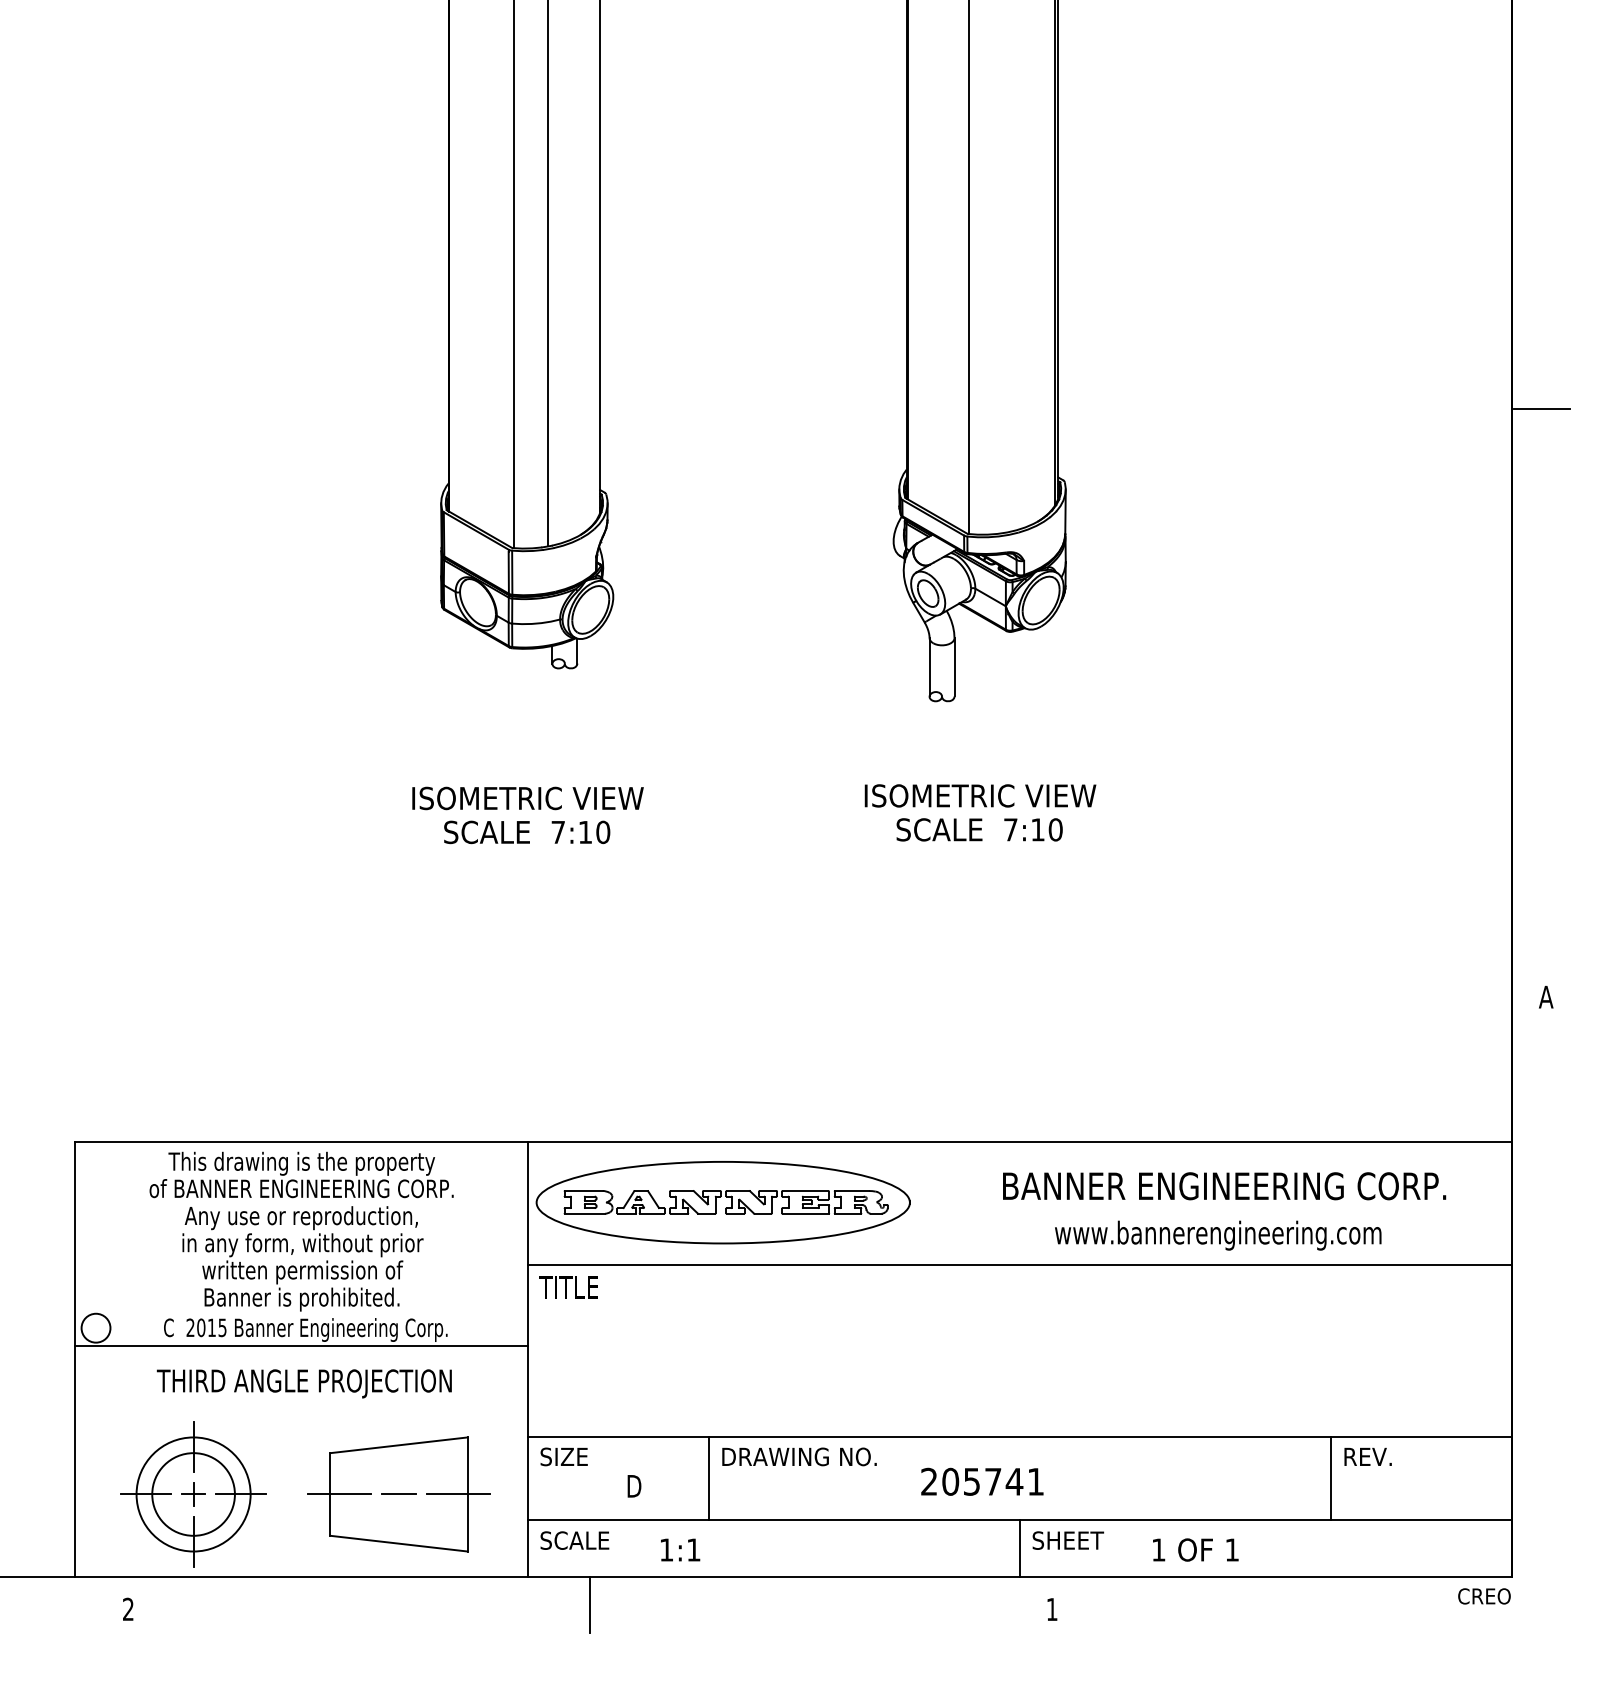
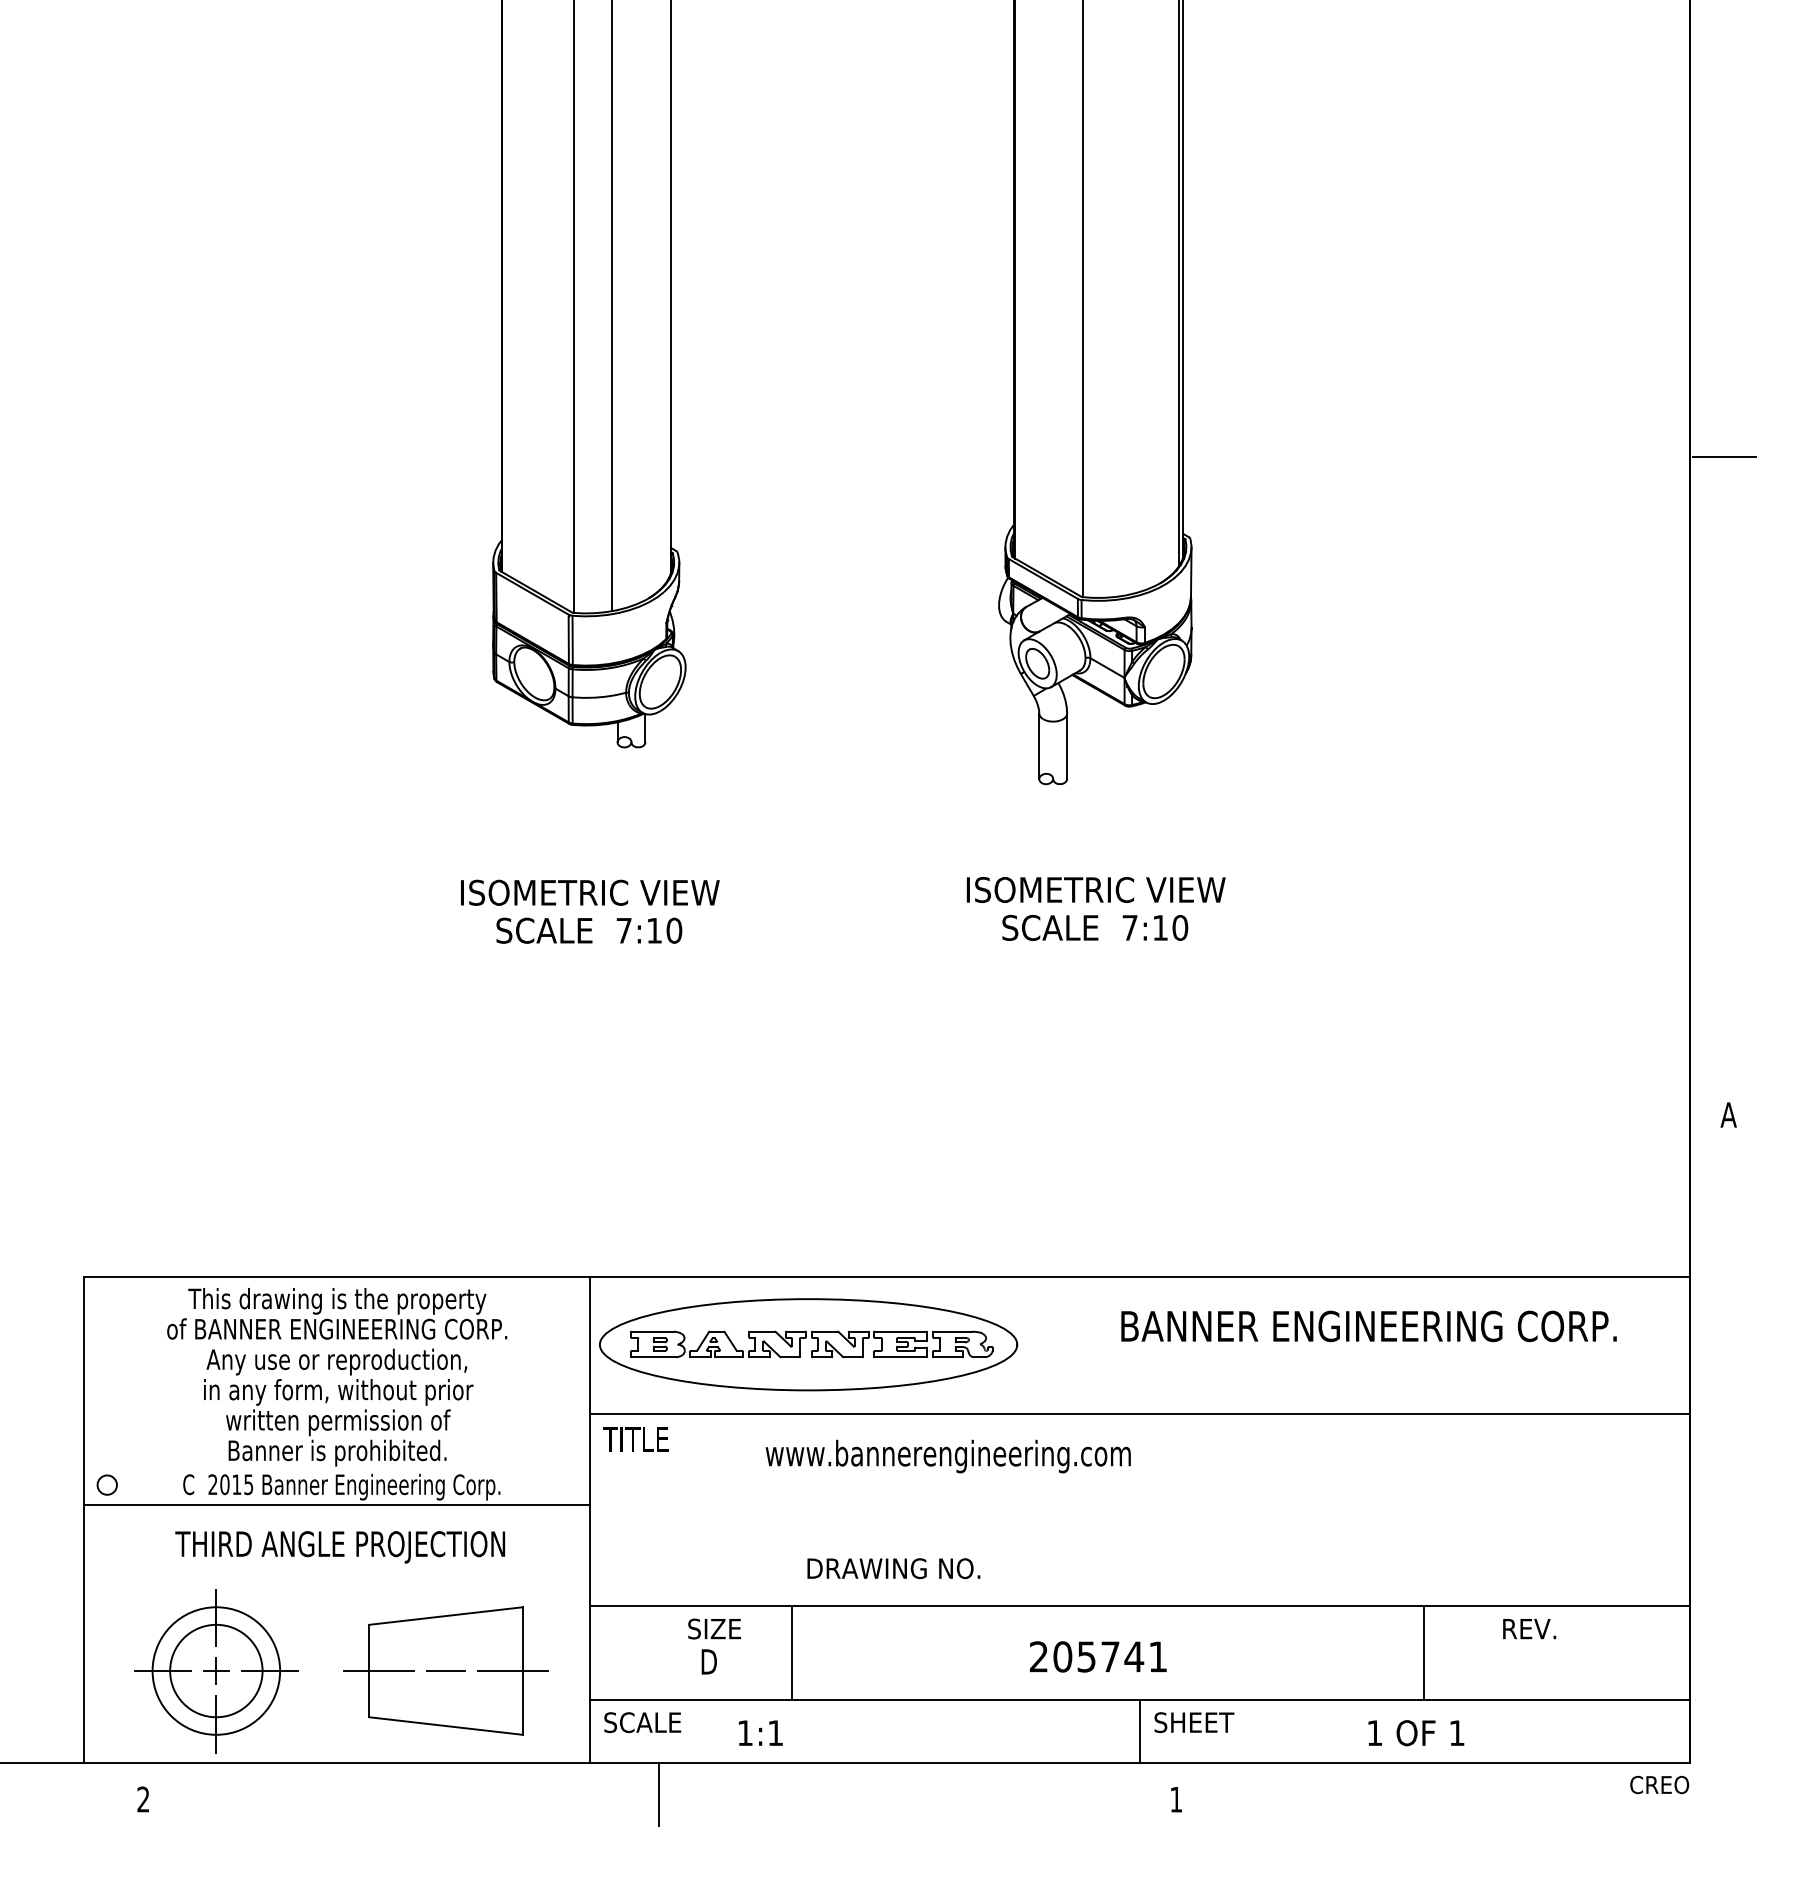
text: (1218, 1235) -> (948, 1456), moved
circle: (95, 1327) -> (106, 1484), size x0.6
text: (563, 1456) -> (713, 1628), moved
text: (799, 1456) -> (893, 1568), moved
line: (1330, 1478) -> (1423, 1653), moved
text: (1195, 1549) -> (1415, 1732), moved

